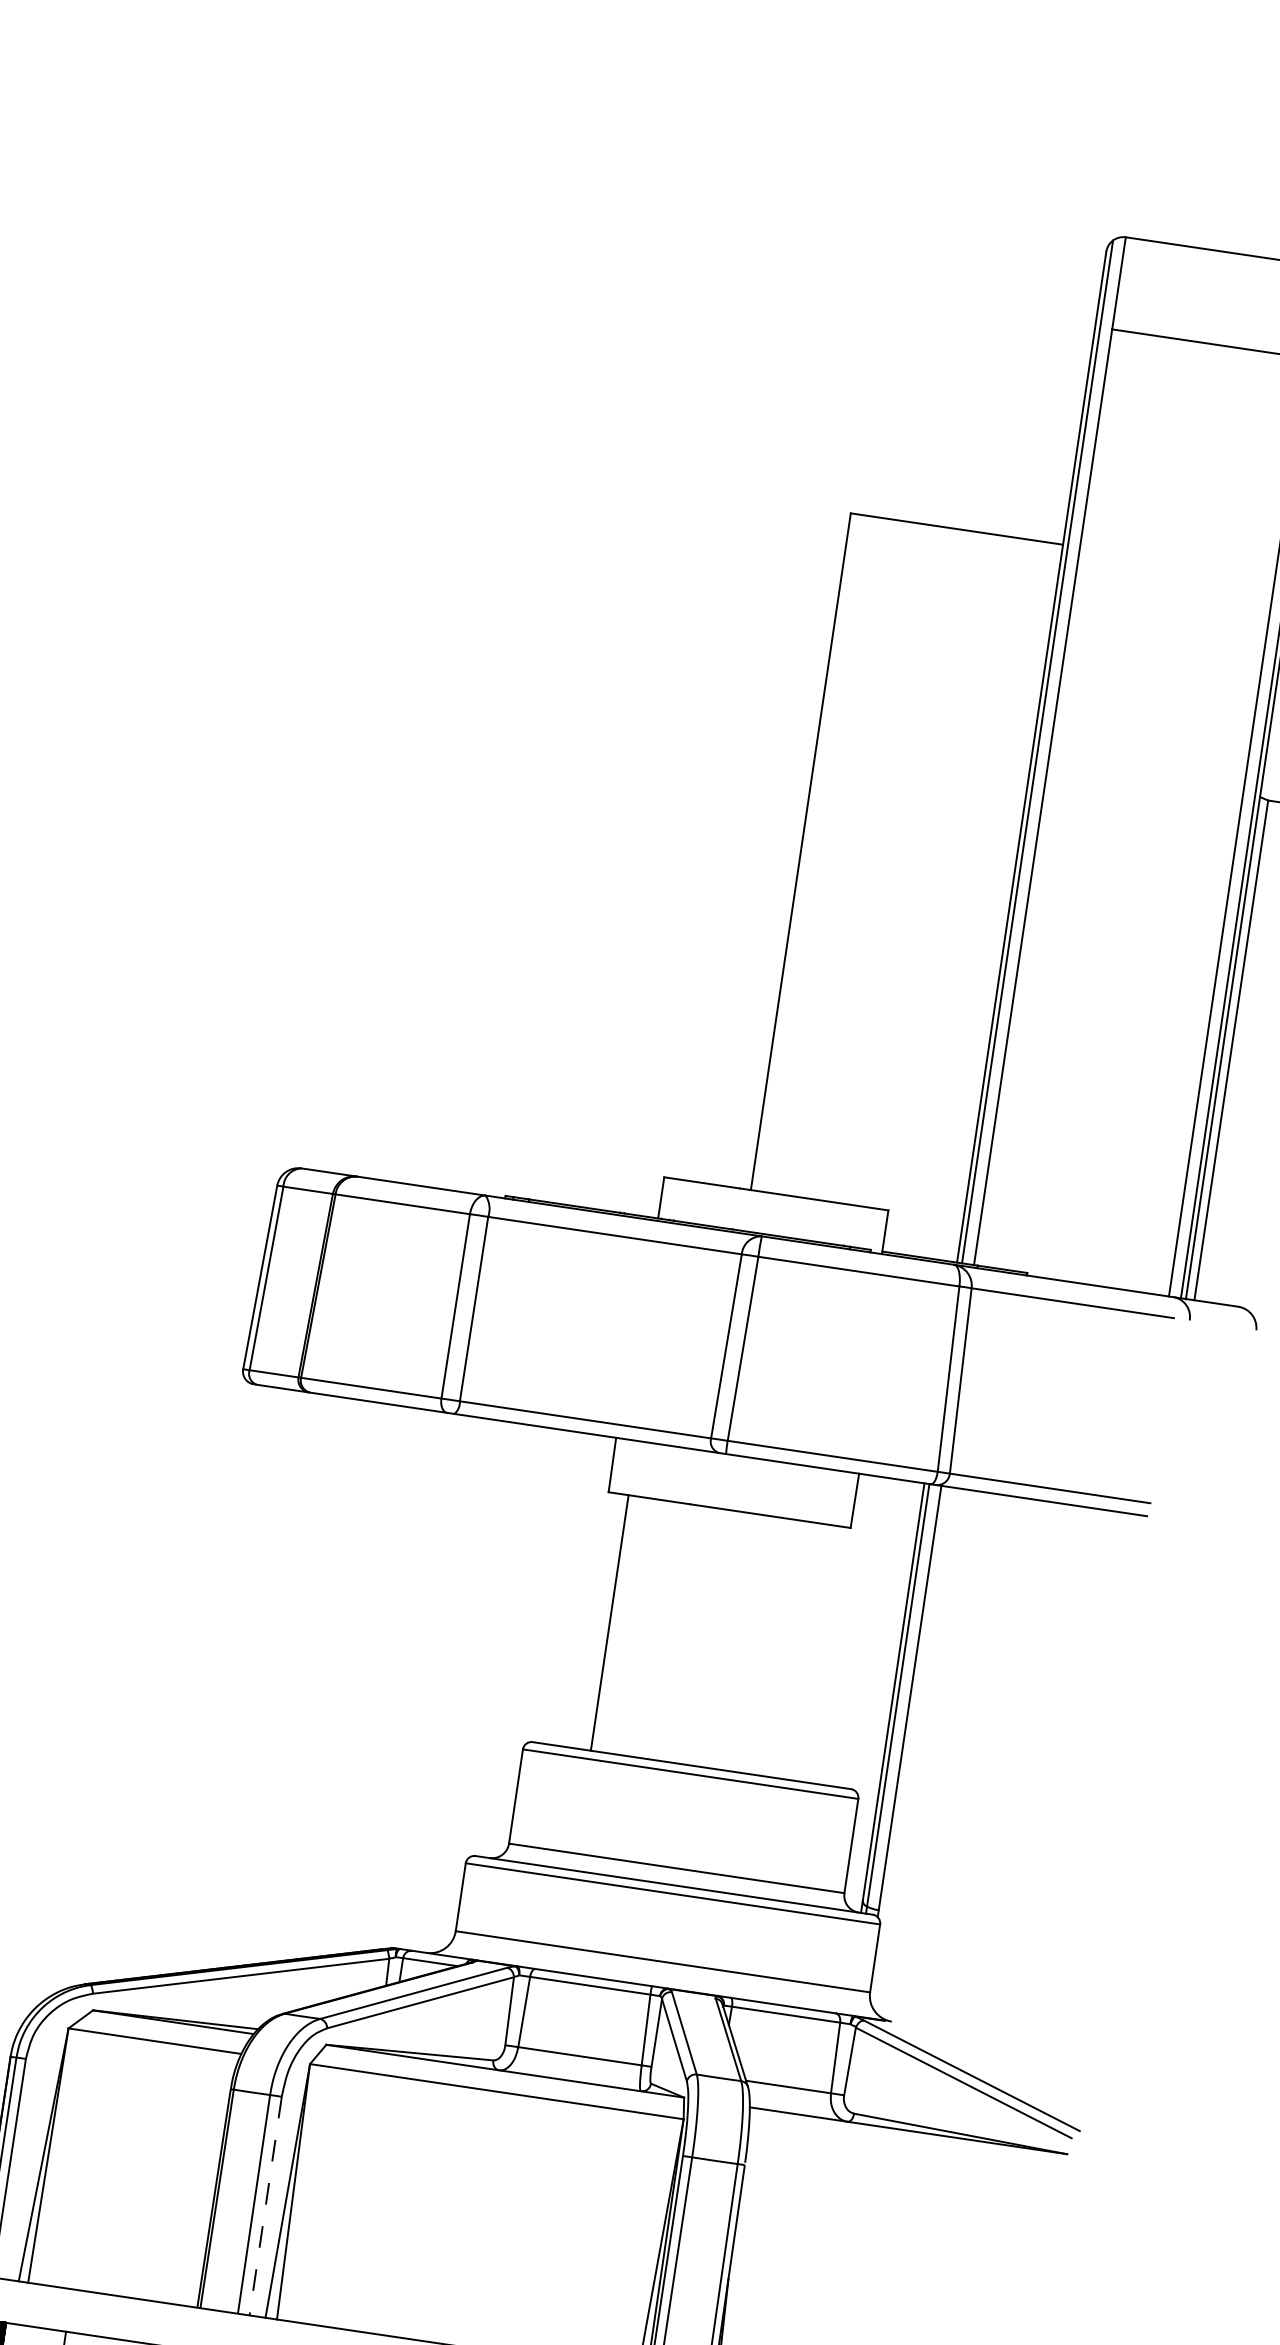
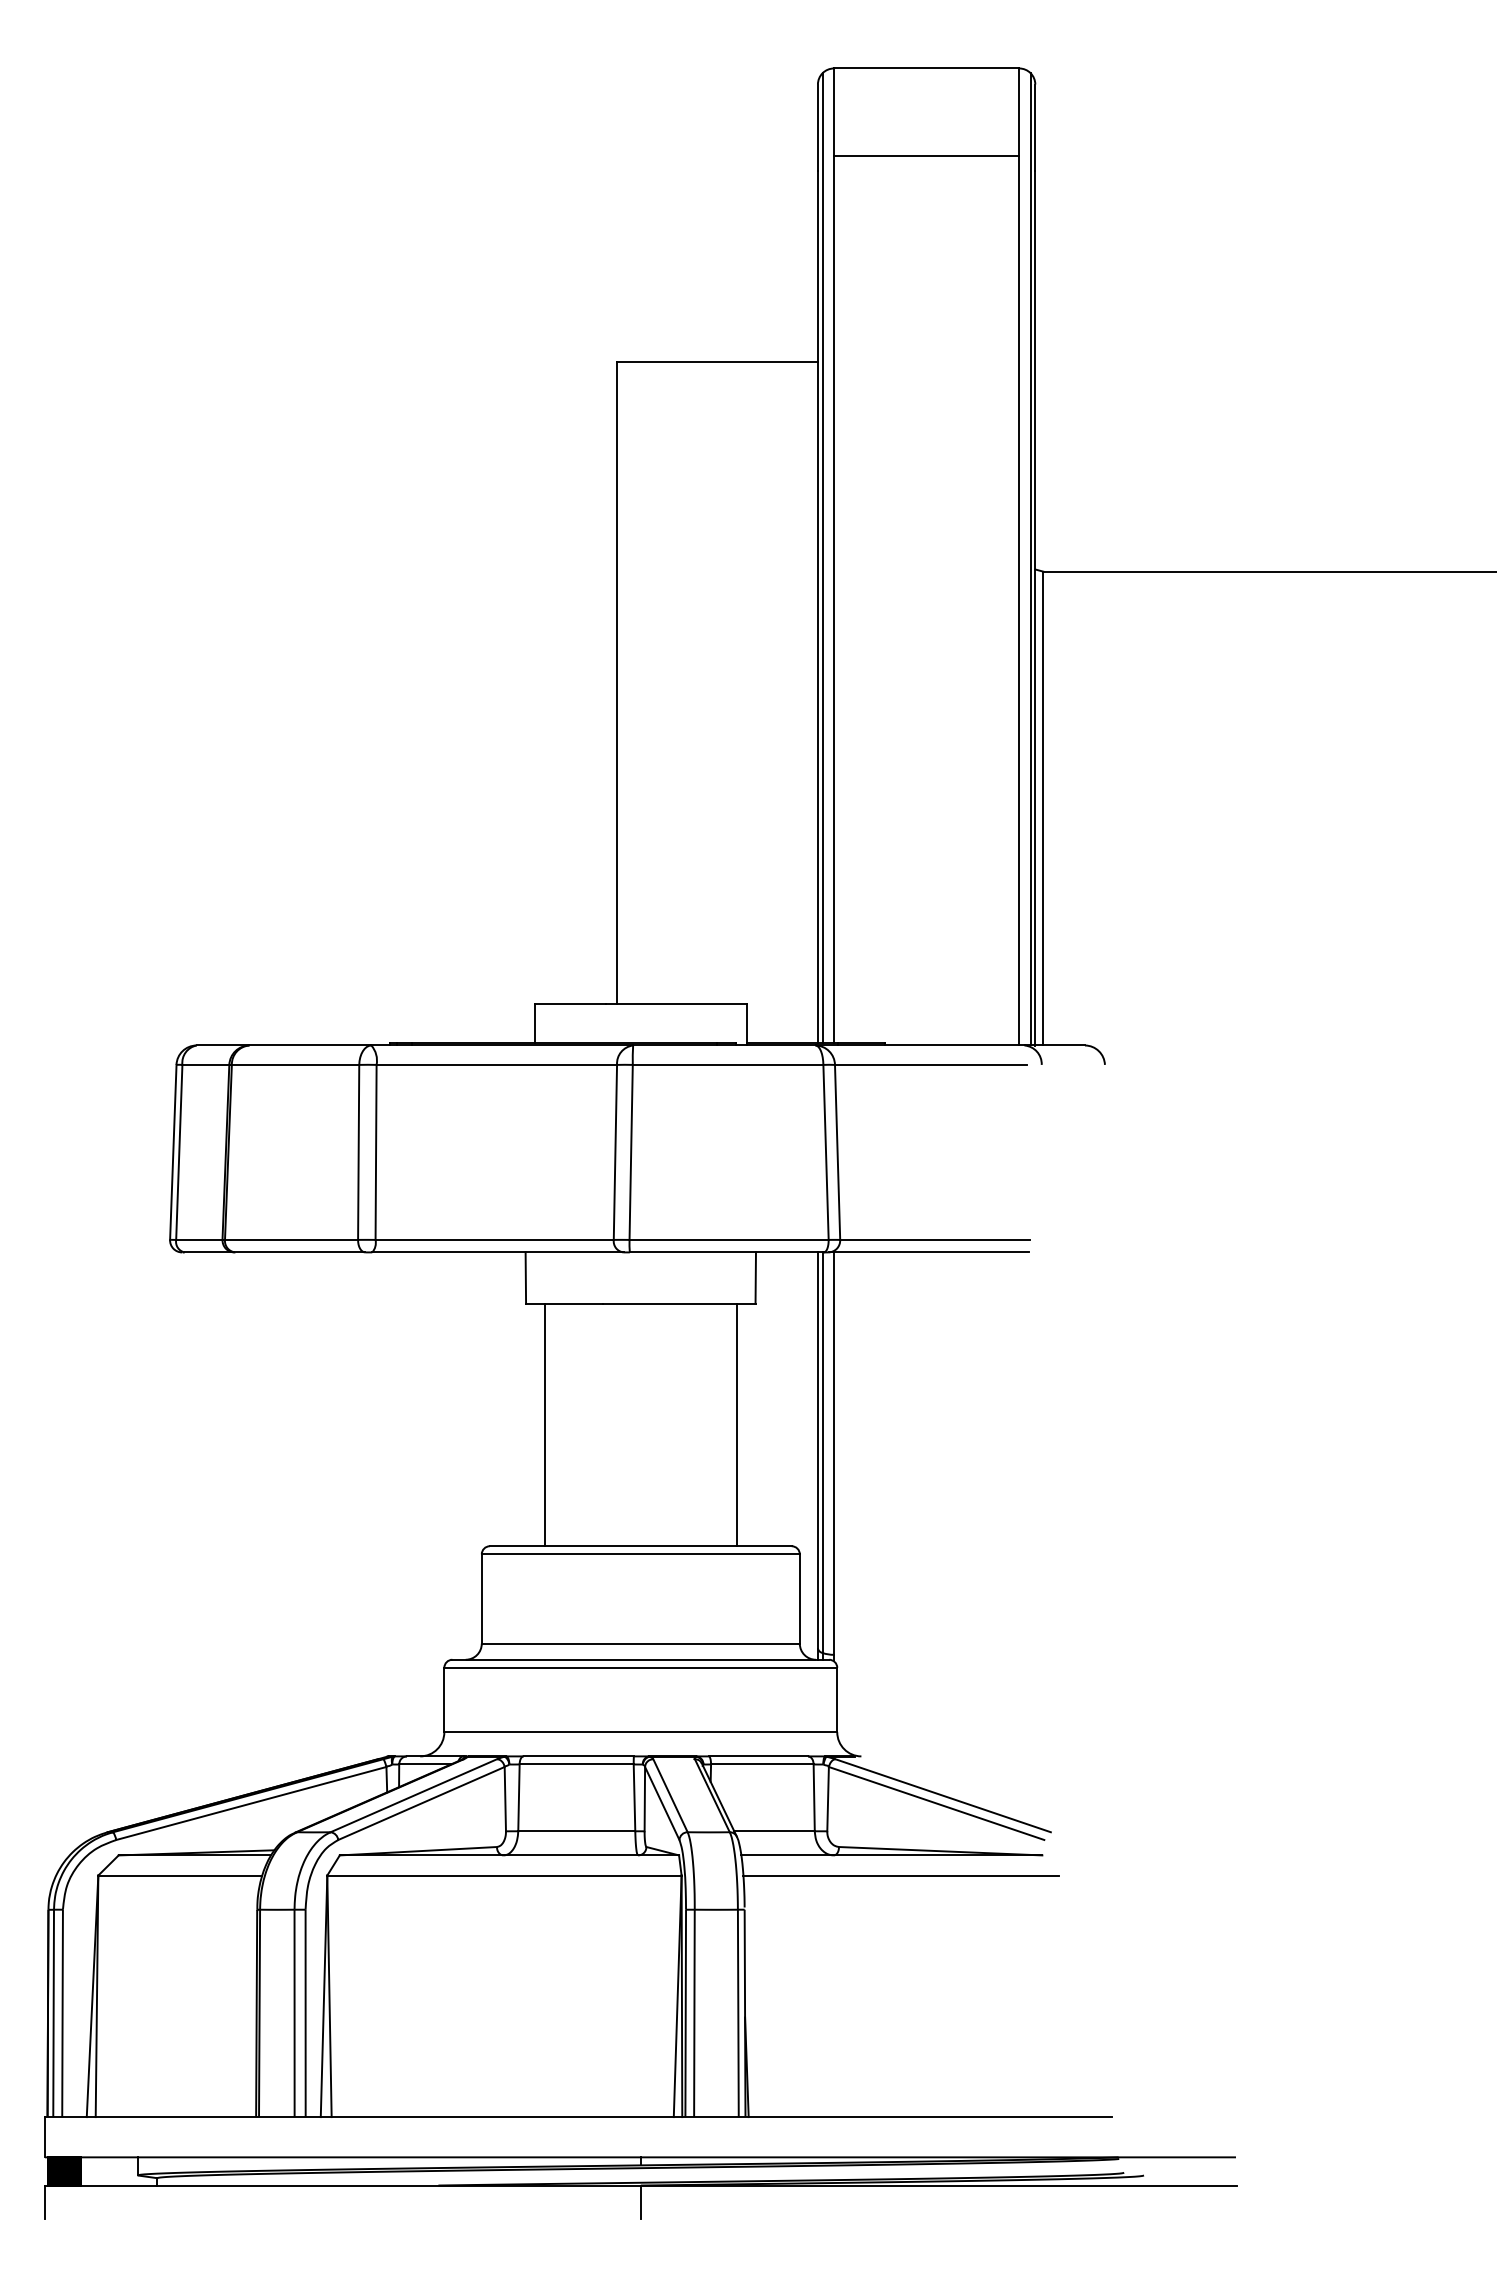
line: (811, 1652) -> (736, 1424), added
line: (914, 2153) -> (900, 1875), added
line: (265, 2207) -> (305, 2014), dashed -> solid

